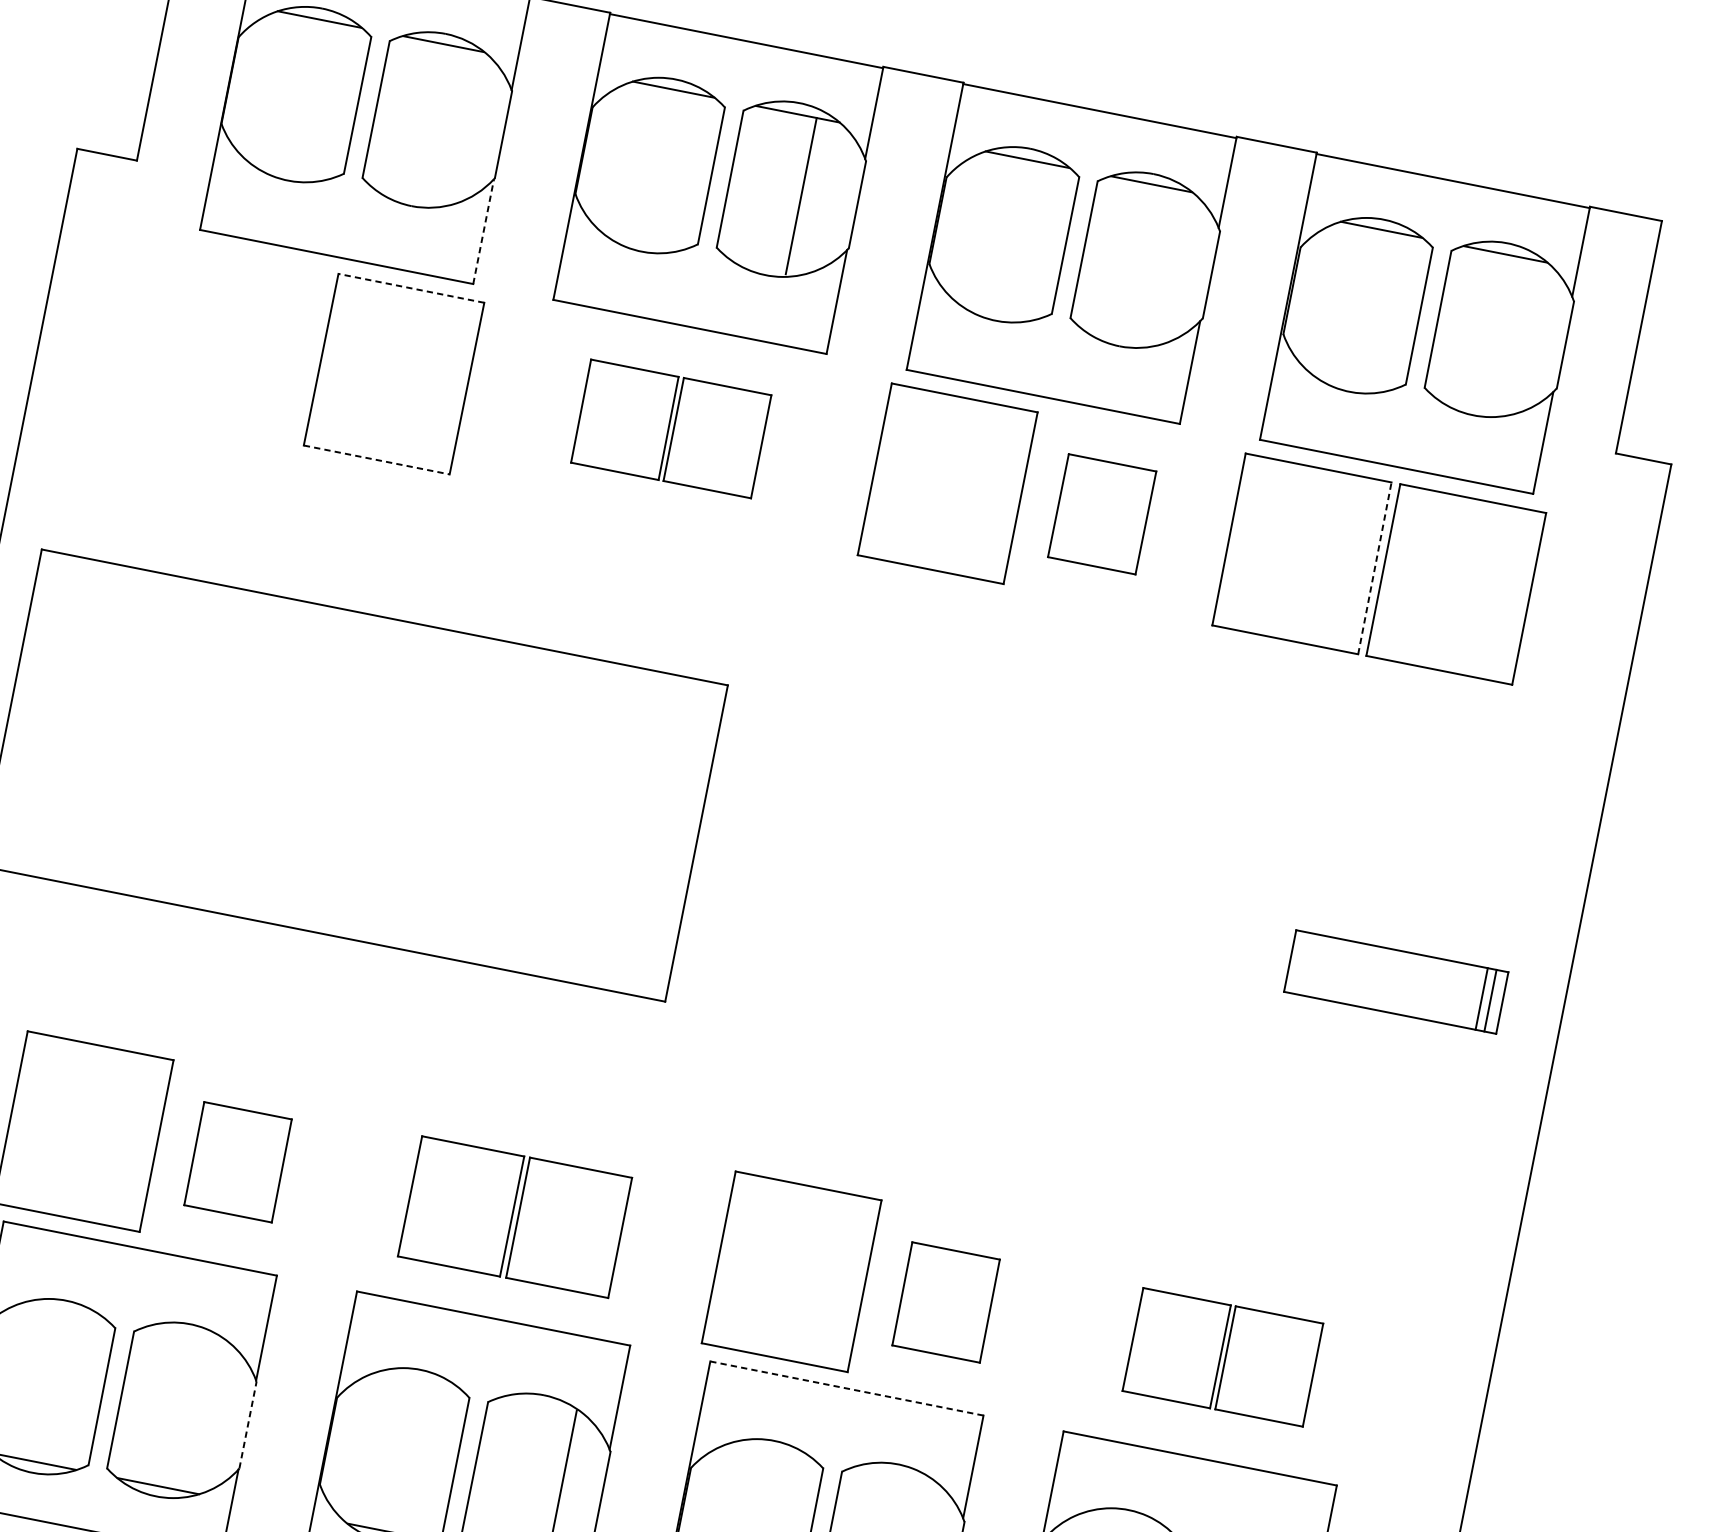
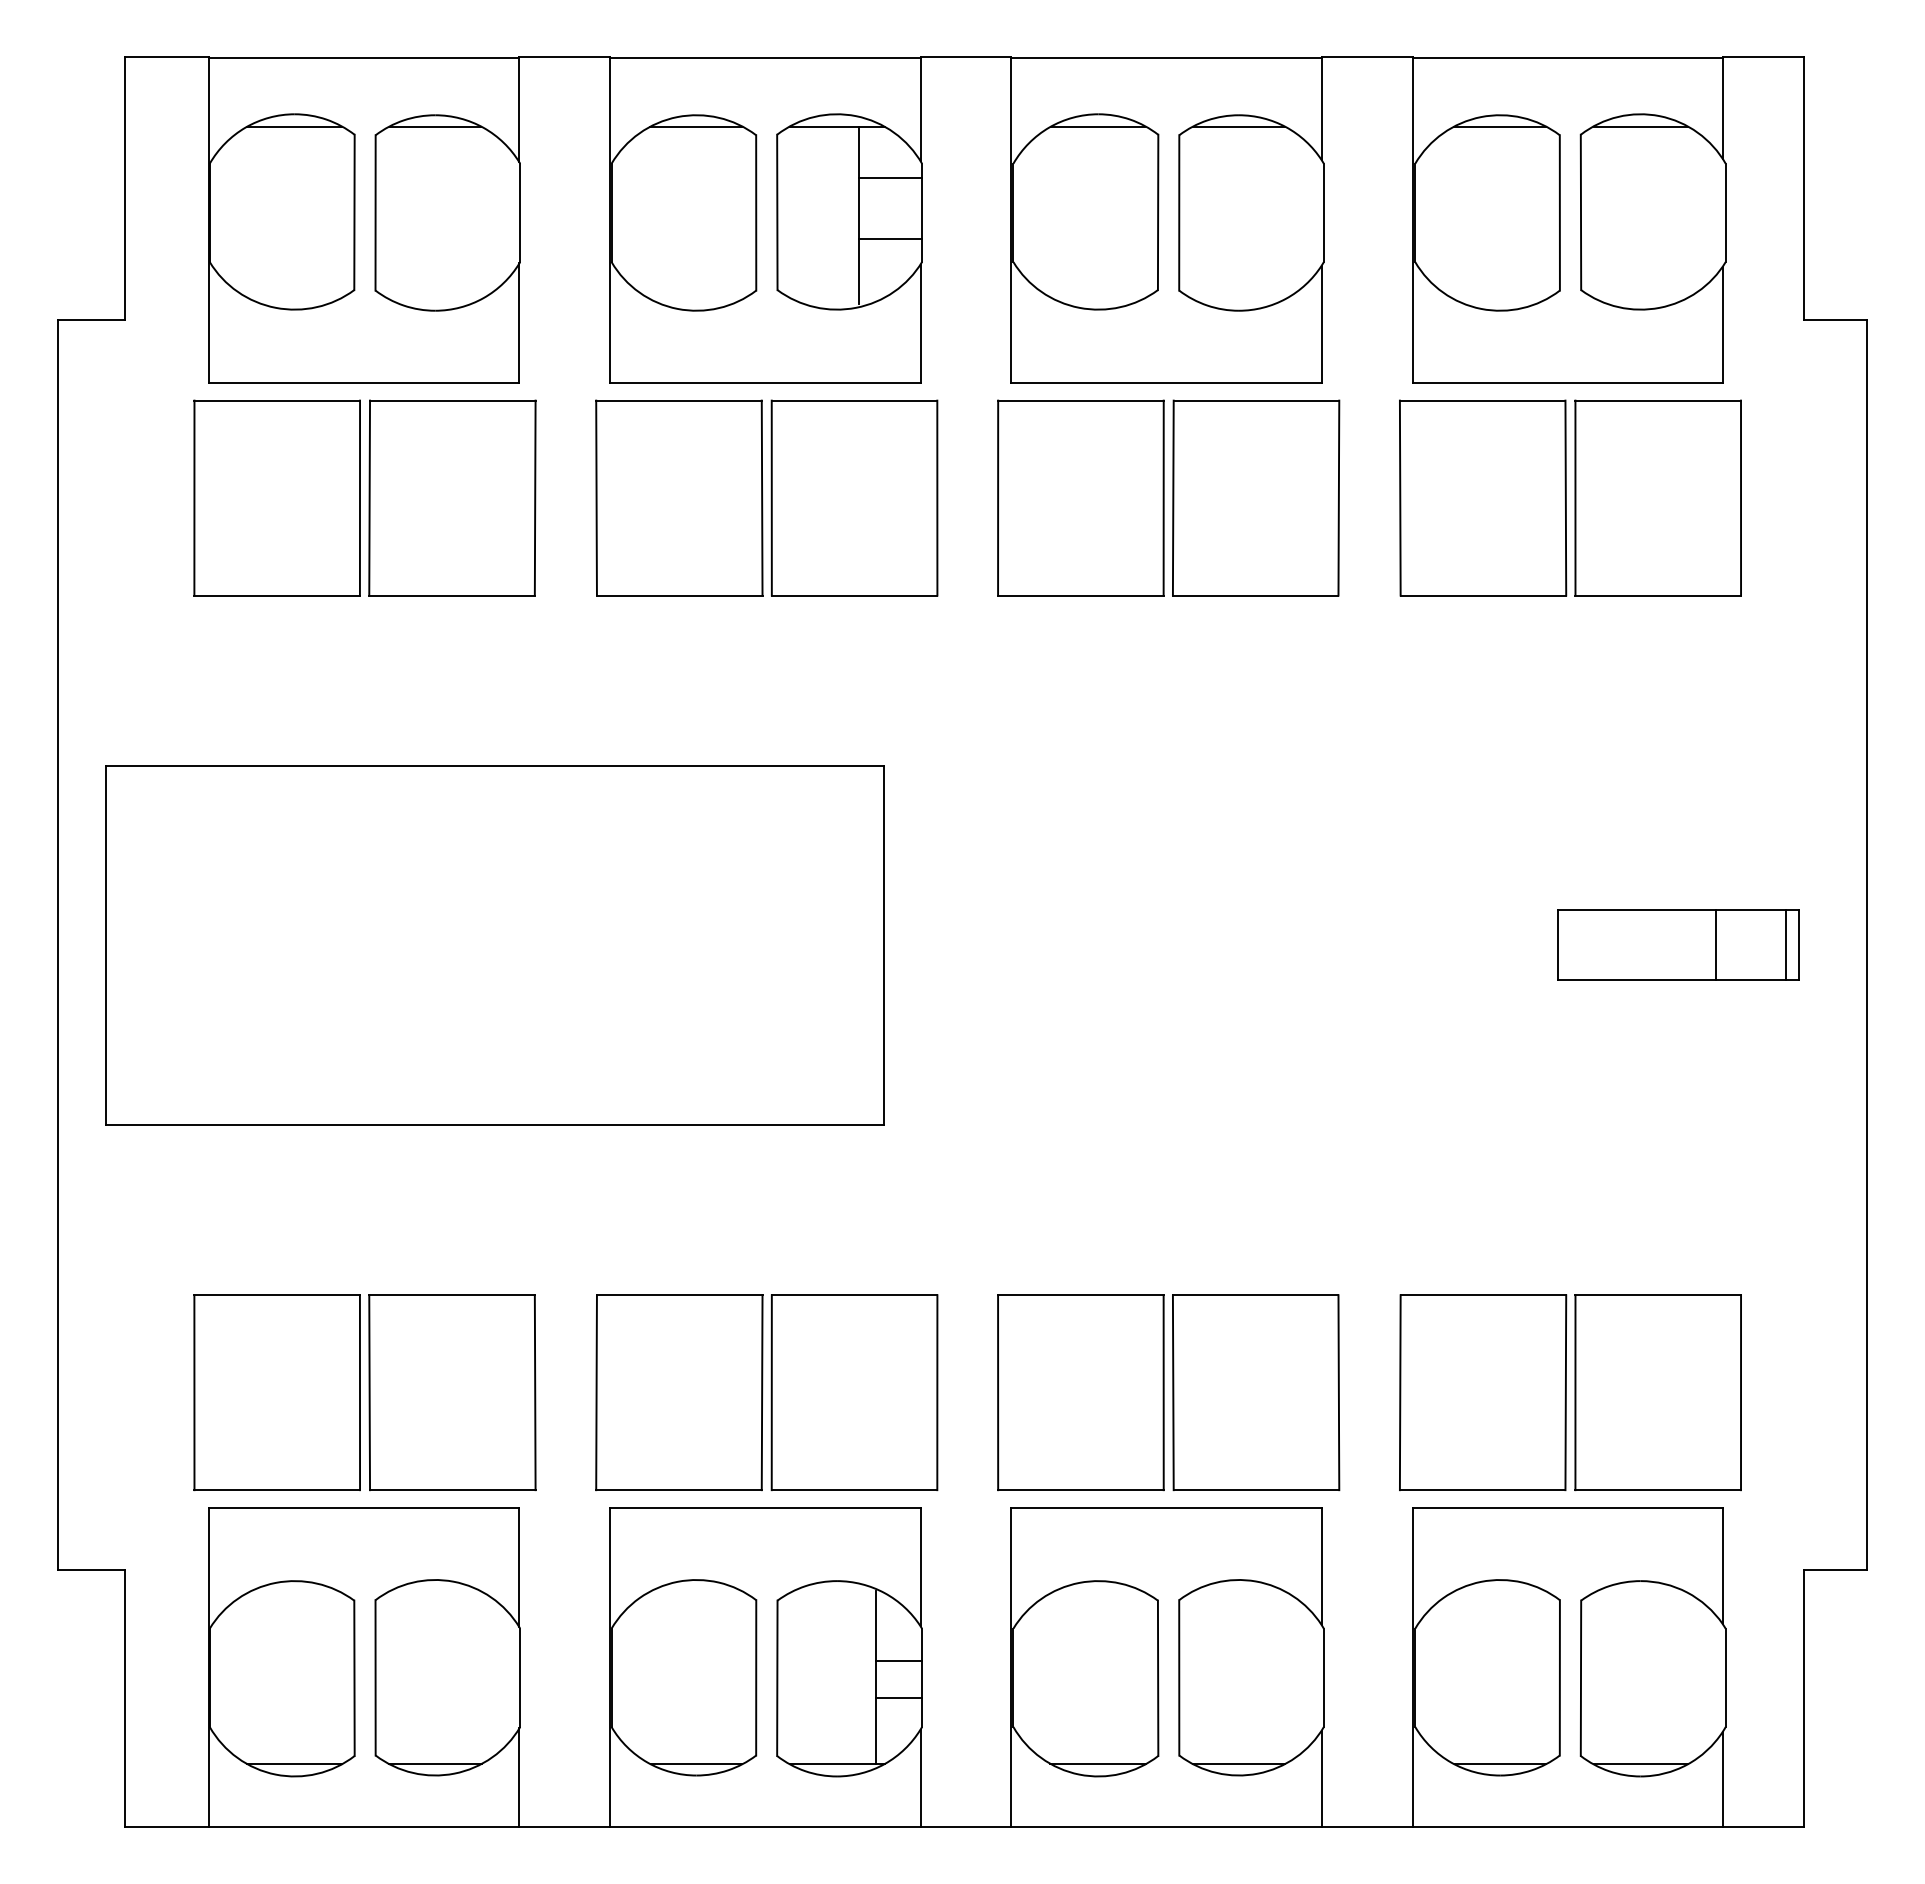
line: (835, 169) -> (890, 178), added
line: (825, 221) -> (890, 238), added
line: (483, 231) -> (519, 322), dashed -> solid
line: (411, 288) -> (452, 400), dashed -> solid
part: (239, 342) -> (276, 497), added
part: (670, 428) -> (766, 497), size x1.67
line: (377, 459) -> (452, 595), dashed -> solid
part: (1102, 513) -> (1256, 497), size x1.67
line: (1374, 567) -> (1565, 497), dashed -> solid
line: (1481, 999) -> (1715, 945), moved
part: (238, 1162) -> (452, 1392), size x1.67
part: (514, 1216) -> (766, 1392), size x1.43
part: (946, 1302) -> (1256, 1392), size x1.67
part: (1222, 1357) -> (1570, 1392), size x1.67
line: (846, 1388) -> (1166, 1508), dashed -> solid
line: (248, 1424) -> (520, 1677), dashed -> solid
line: (584, 1476) -> (899, 1661), added
line: (578, 1509) -> (899, 1698), added

